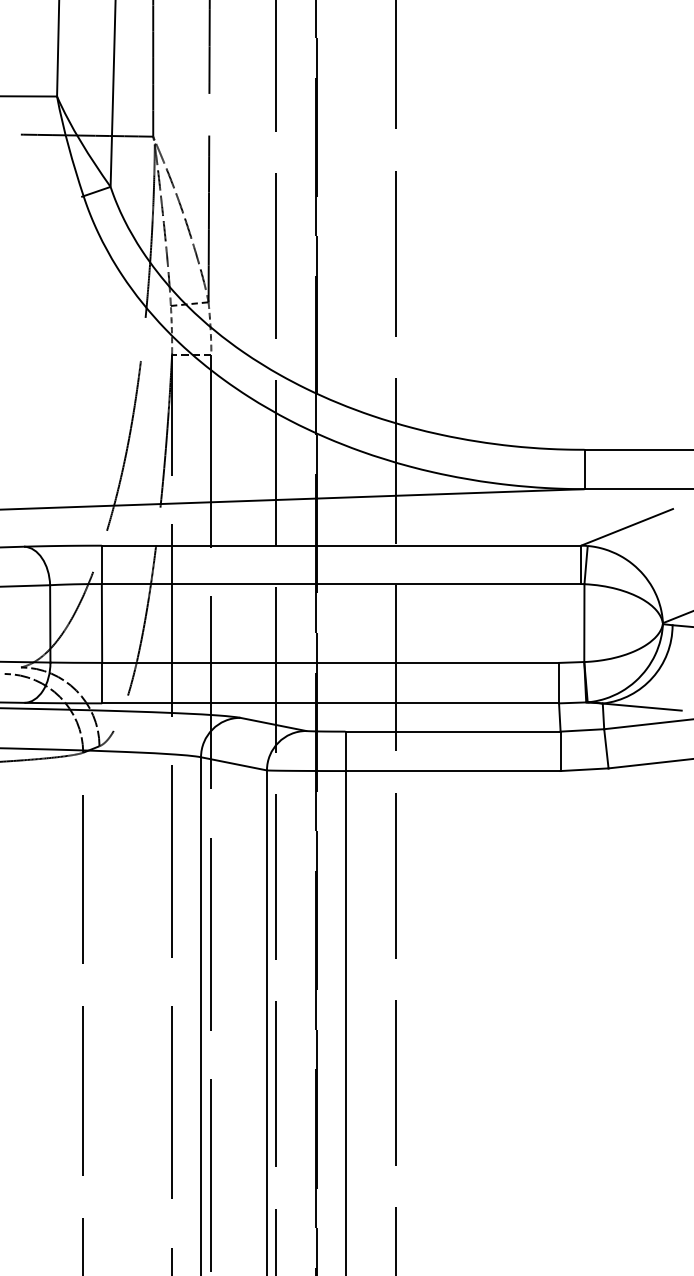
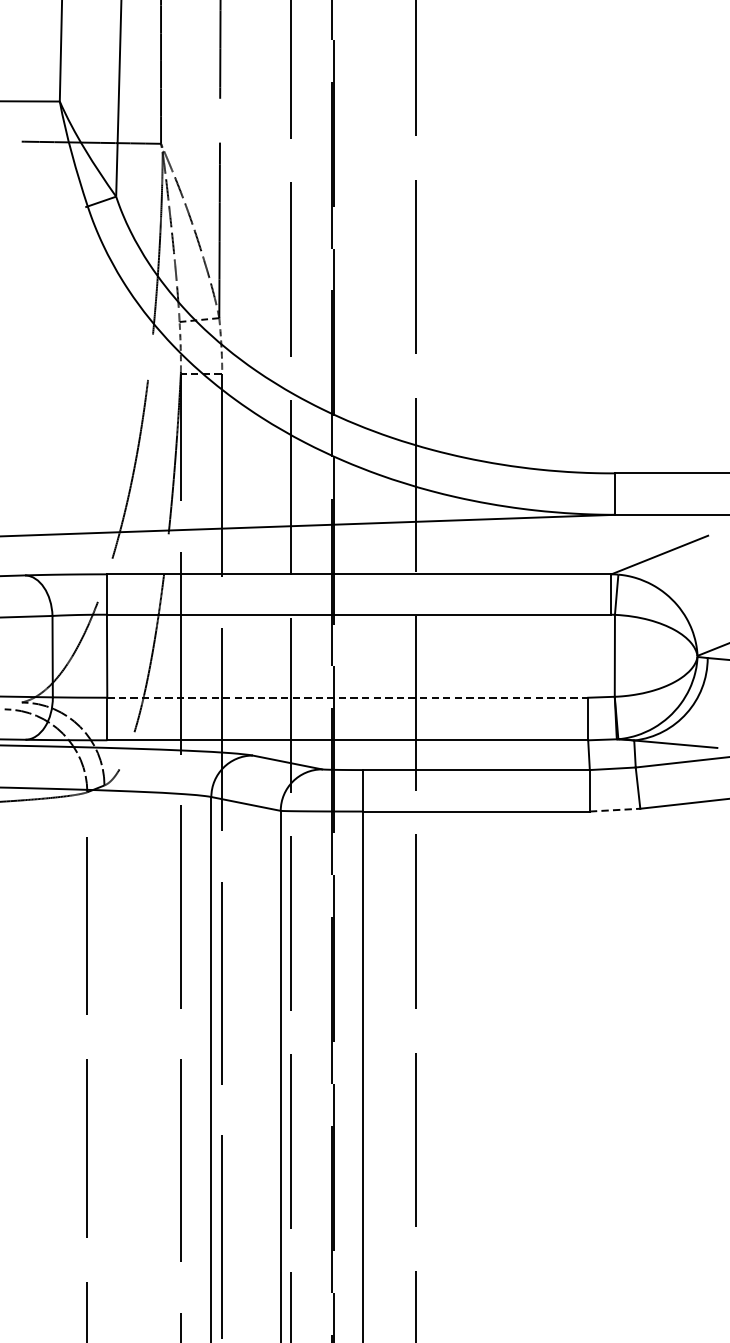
line: (331, 662) -> (348, 697), solid -> dashed
line: (585, 769) -> (616, 809), solid -> dashed

